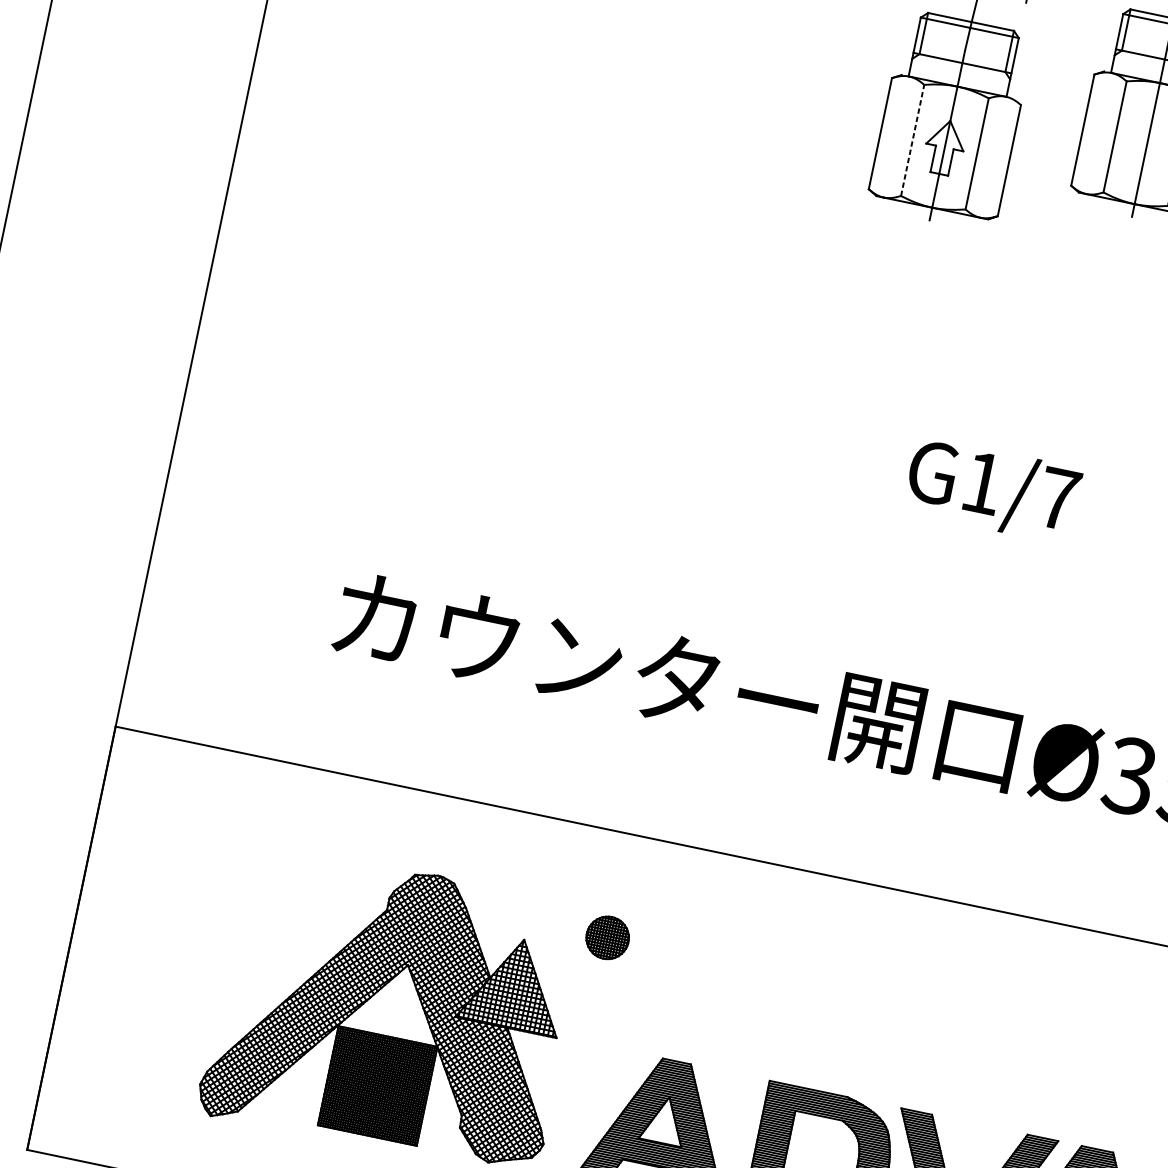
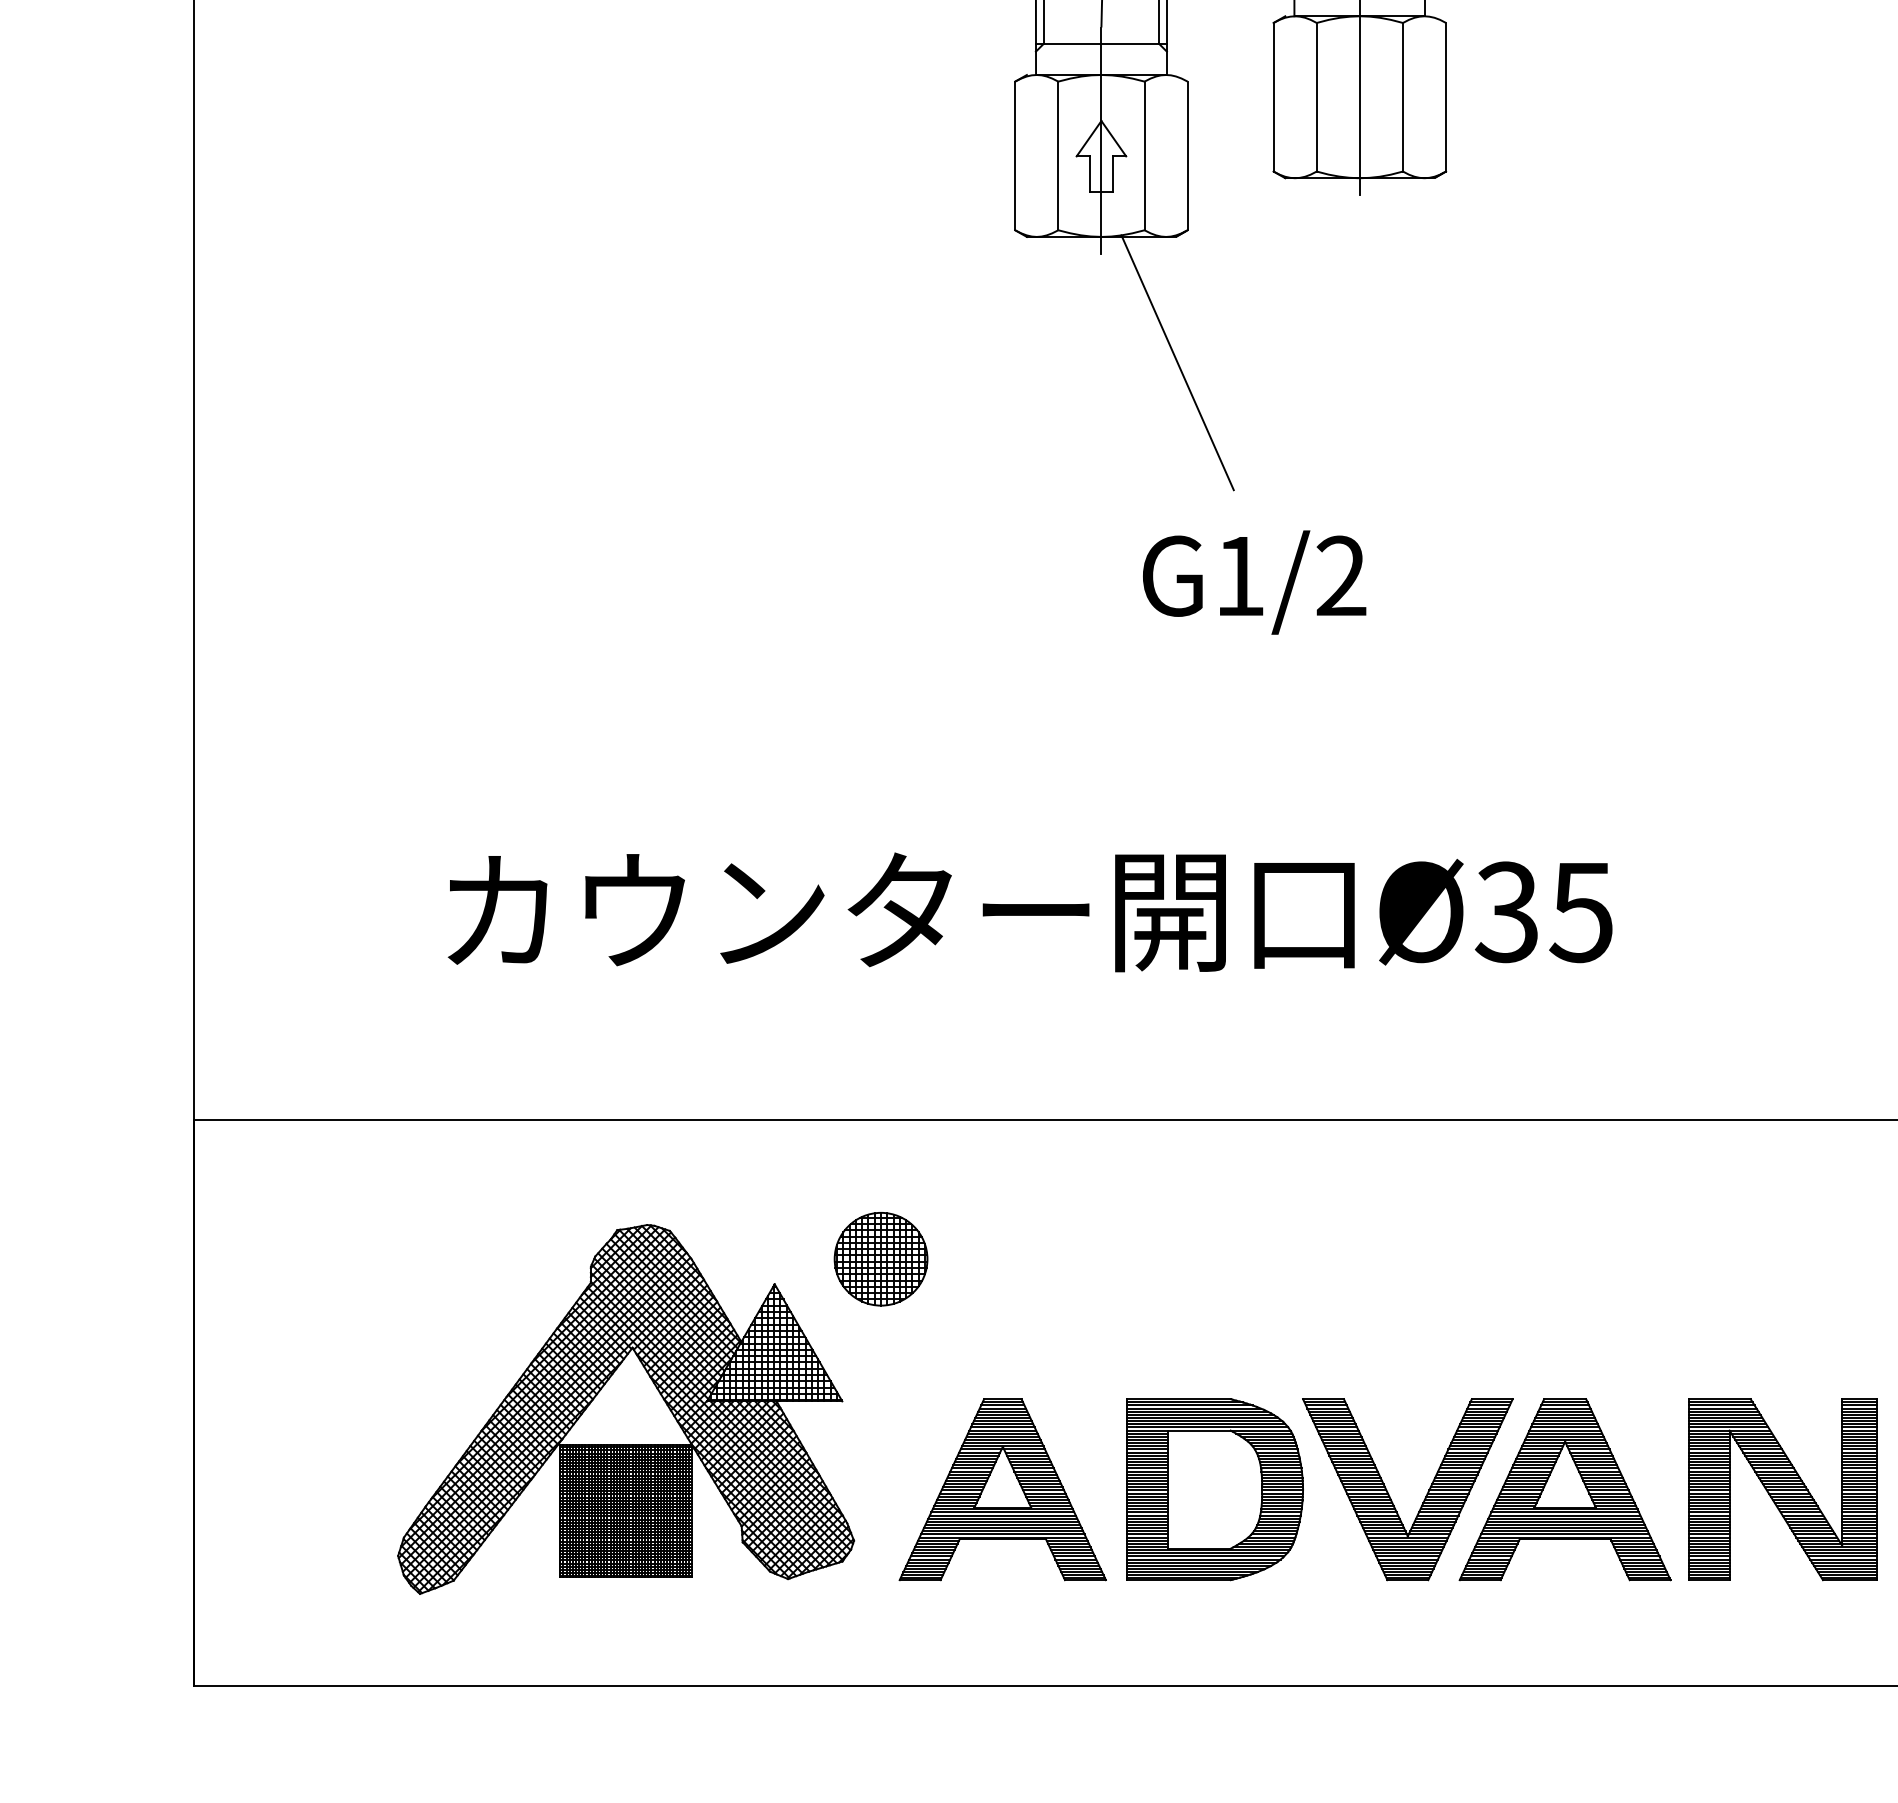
line: (912, 140) -> (1058, 155), dashed -> solid
line: (969, 313) -> (1177, 362), added
text: (1058, 498) -> (1341, 575), G1/7 -> G1/2
part: (607, 937) -> (880, 1259), size x1.67

